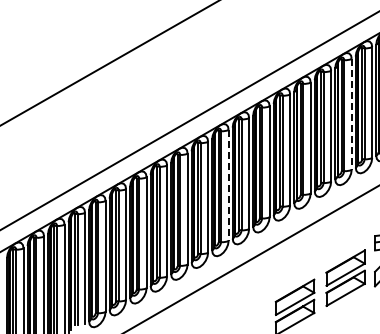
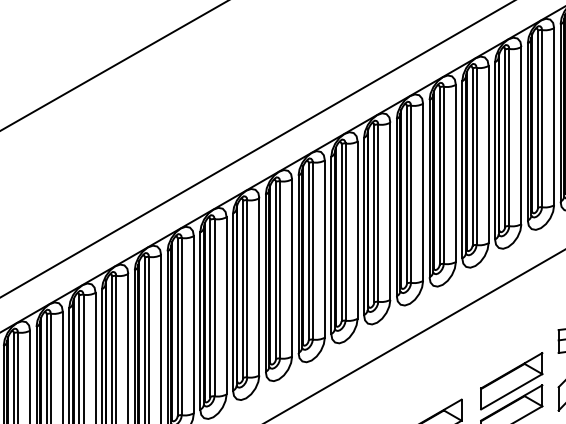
line: (351, 114) -> (521, 135), dashed -> solid
line: (228, 185) -> (324, 249), dashed -> solid

